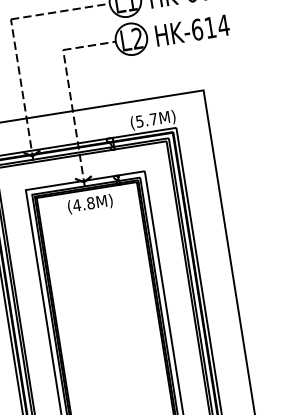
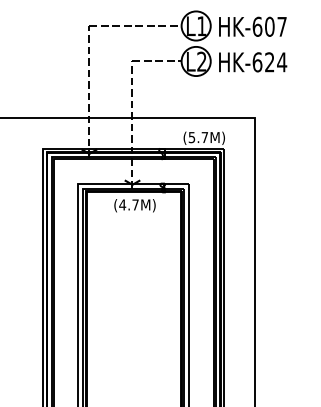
text: (210, 27) -> (269, 62), HK-614 -> HK-624
text: (90, 202) -> (135, 204), (4.8M) -> (4.7M)

